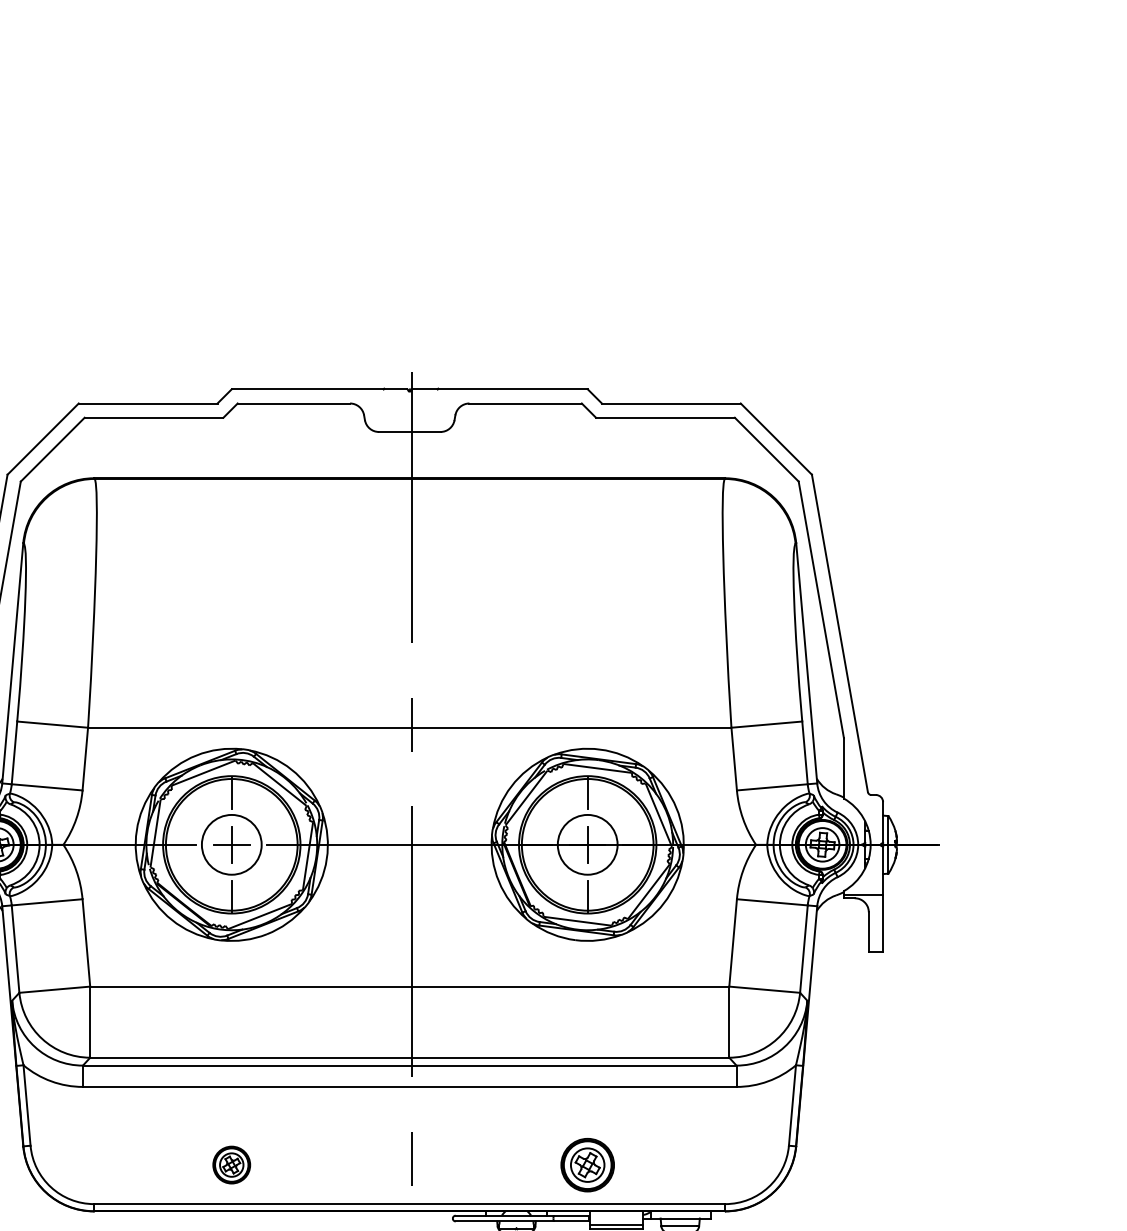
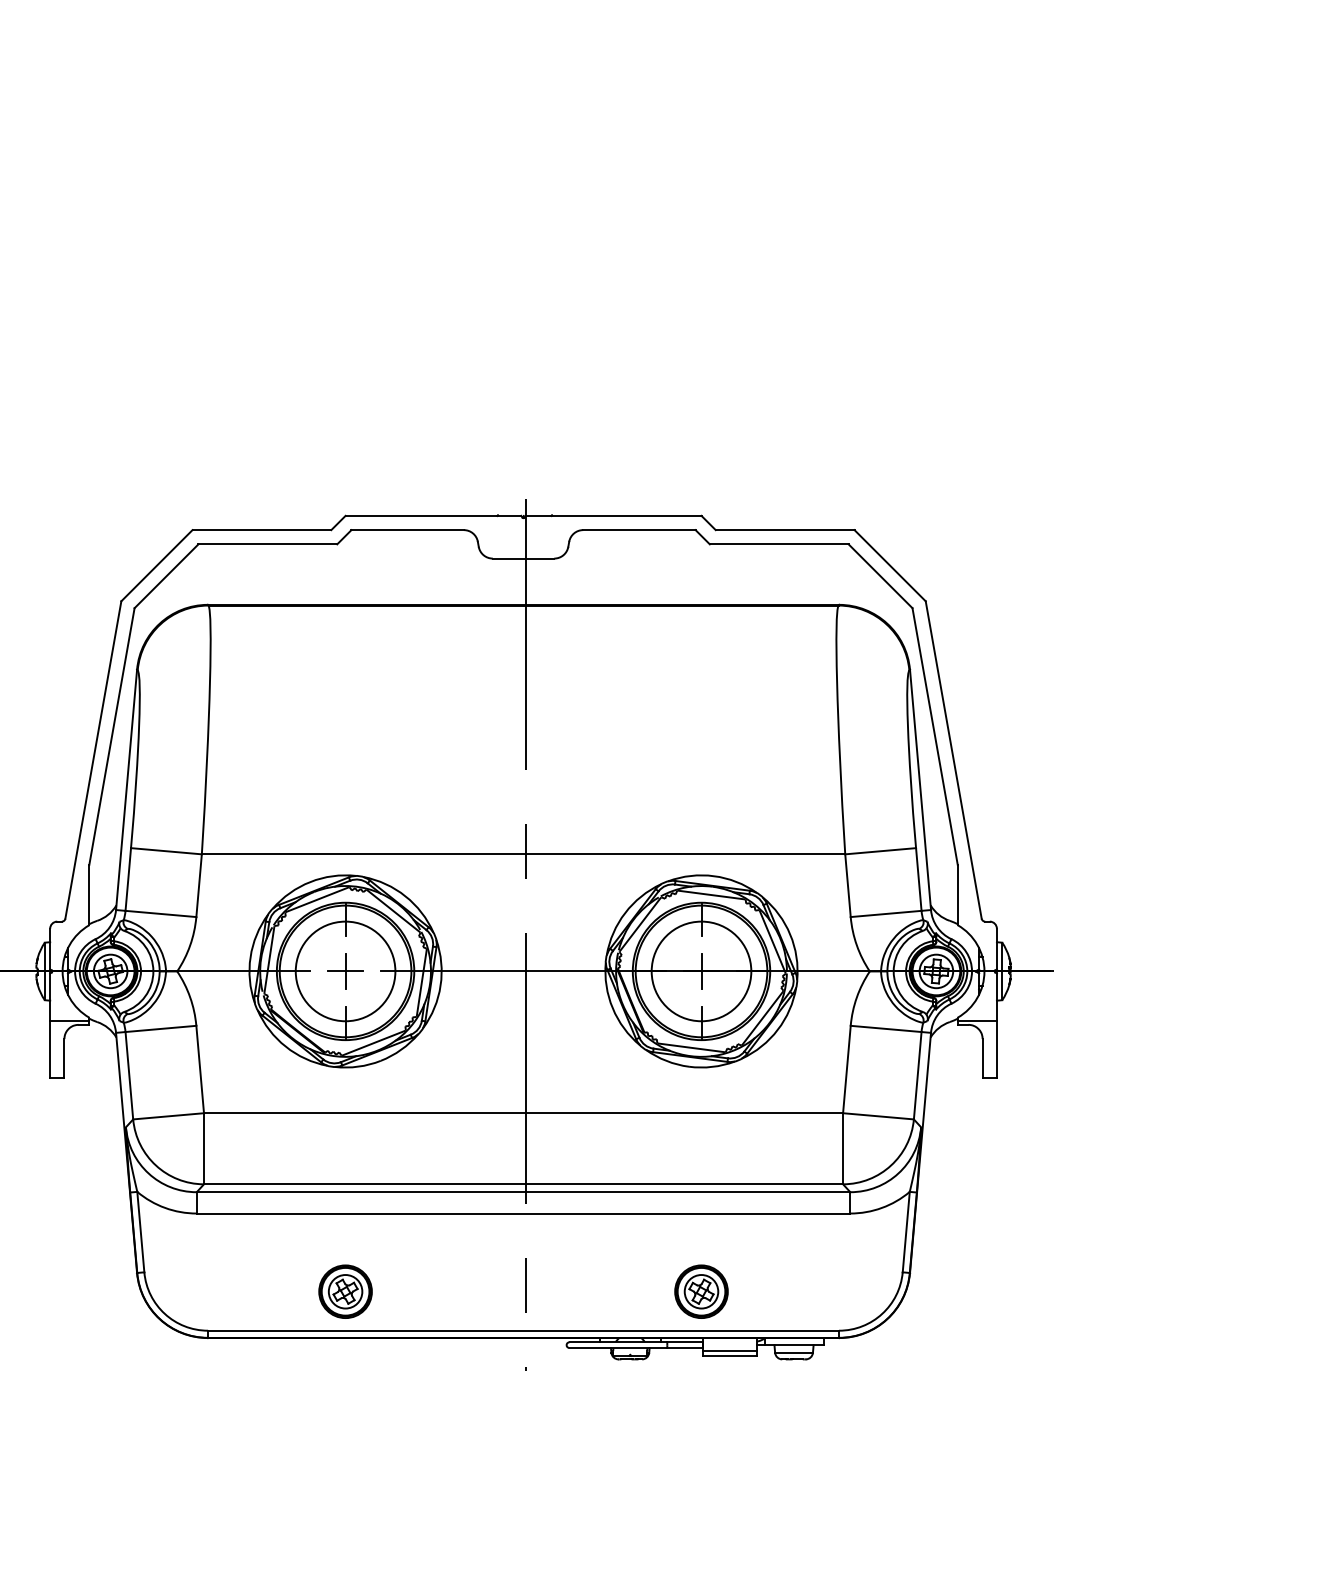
circle: (231, 844) -> (345, 971), size x1.67
circle: (587, 844) -> (701, 971), size x1.67
part: (231, 1164) -> (345, 1291), size x1.43

